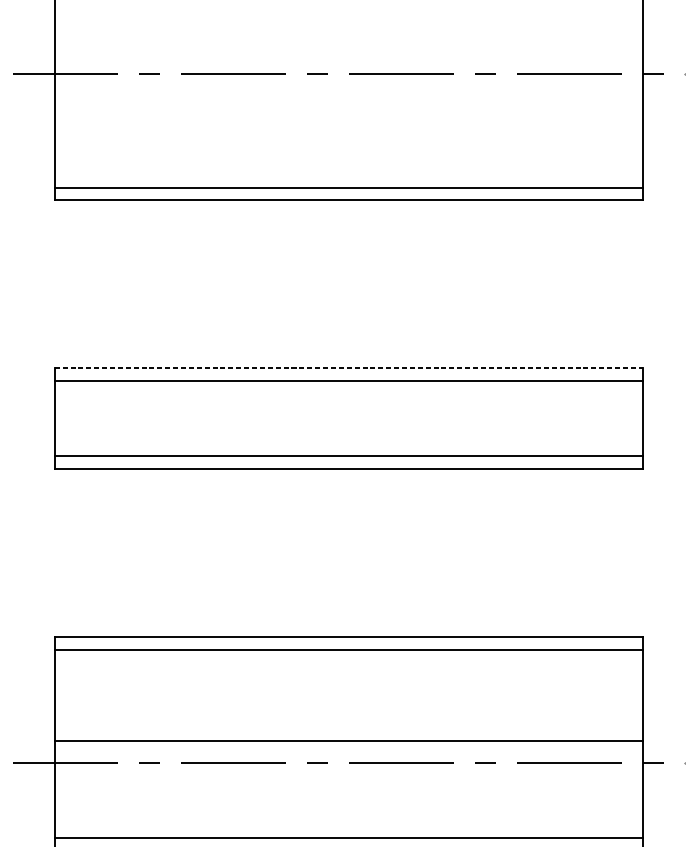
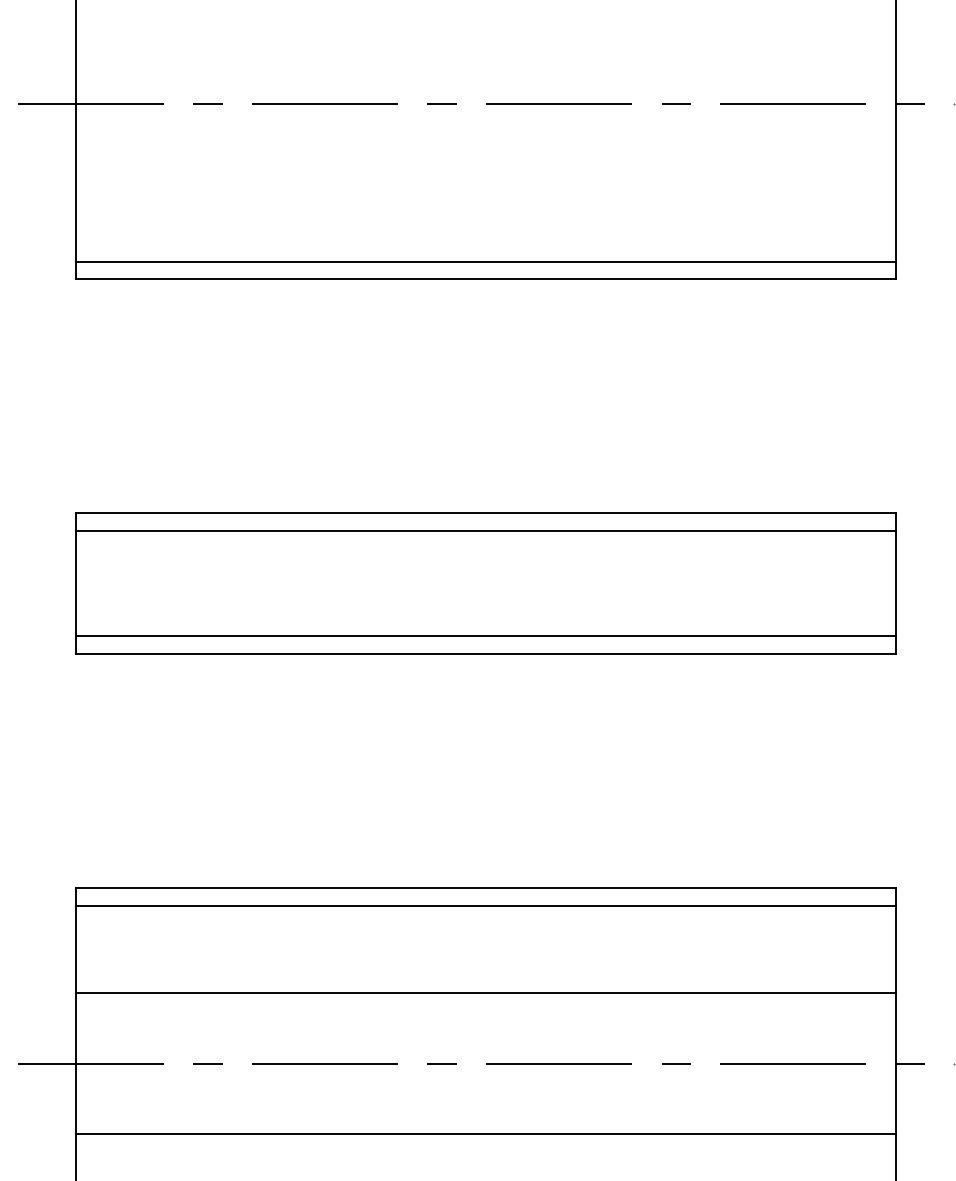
line: (348, 368) -> (485, 513), dashed -> solid
line: (348, 740) -> (485, 993), moved
line: (348, 837) -> (485, 1133), moved

